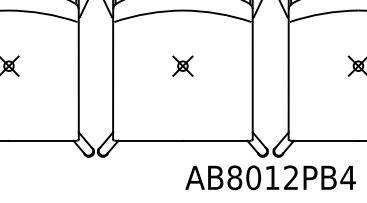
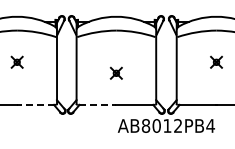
part: (181, 64) -> (115, 72), moved
line: (41, 140) -> (35, 104), solid -> dashed
line: (149, 140) -> (97, 104), solid -> dashed

